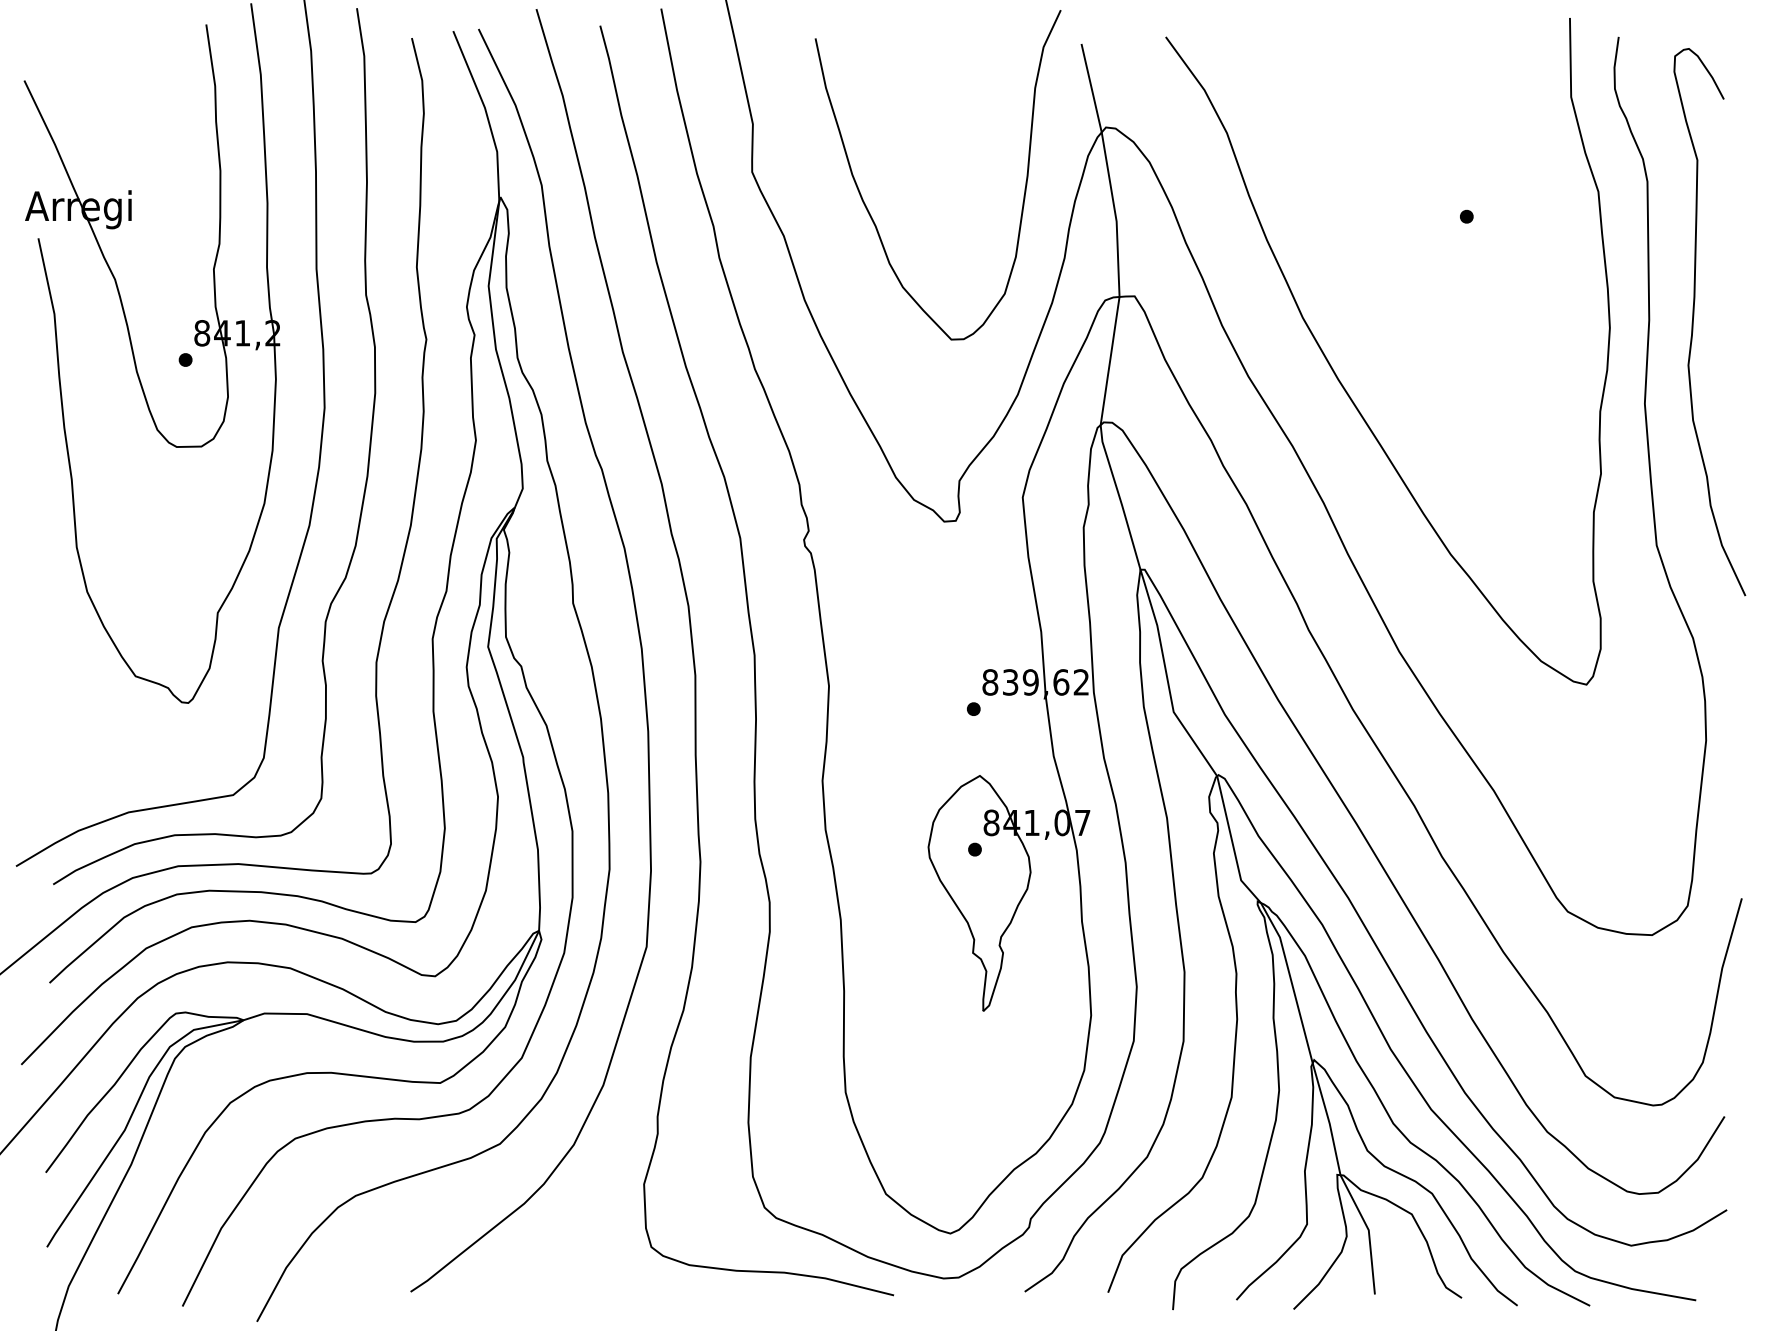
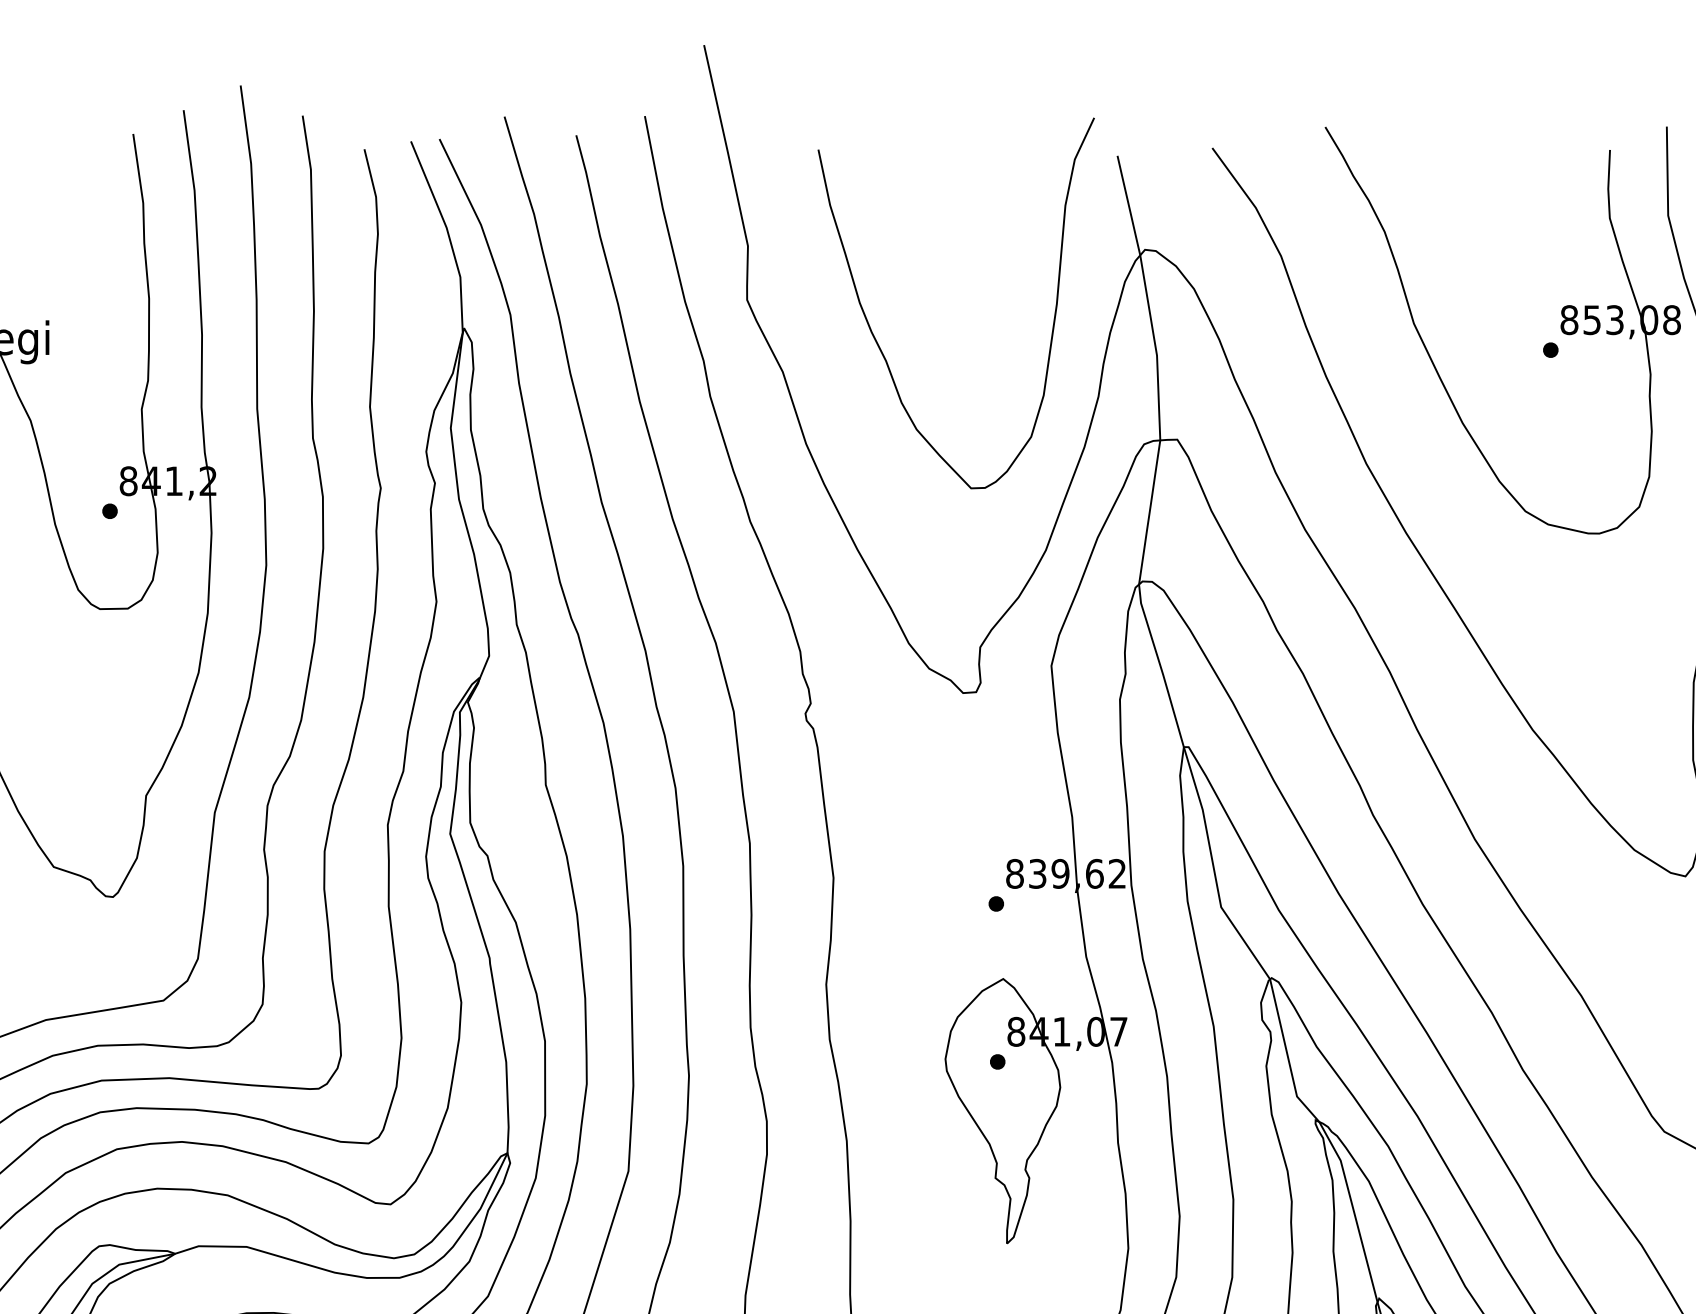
part: (1475, 197) -> (1560, 328), added

